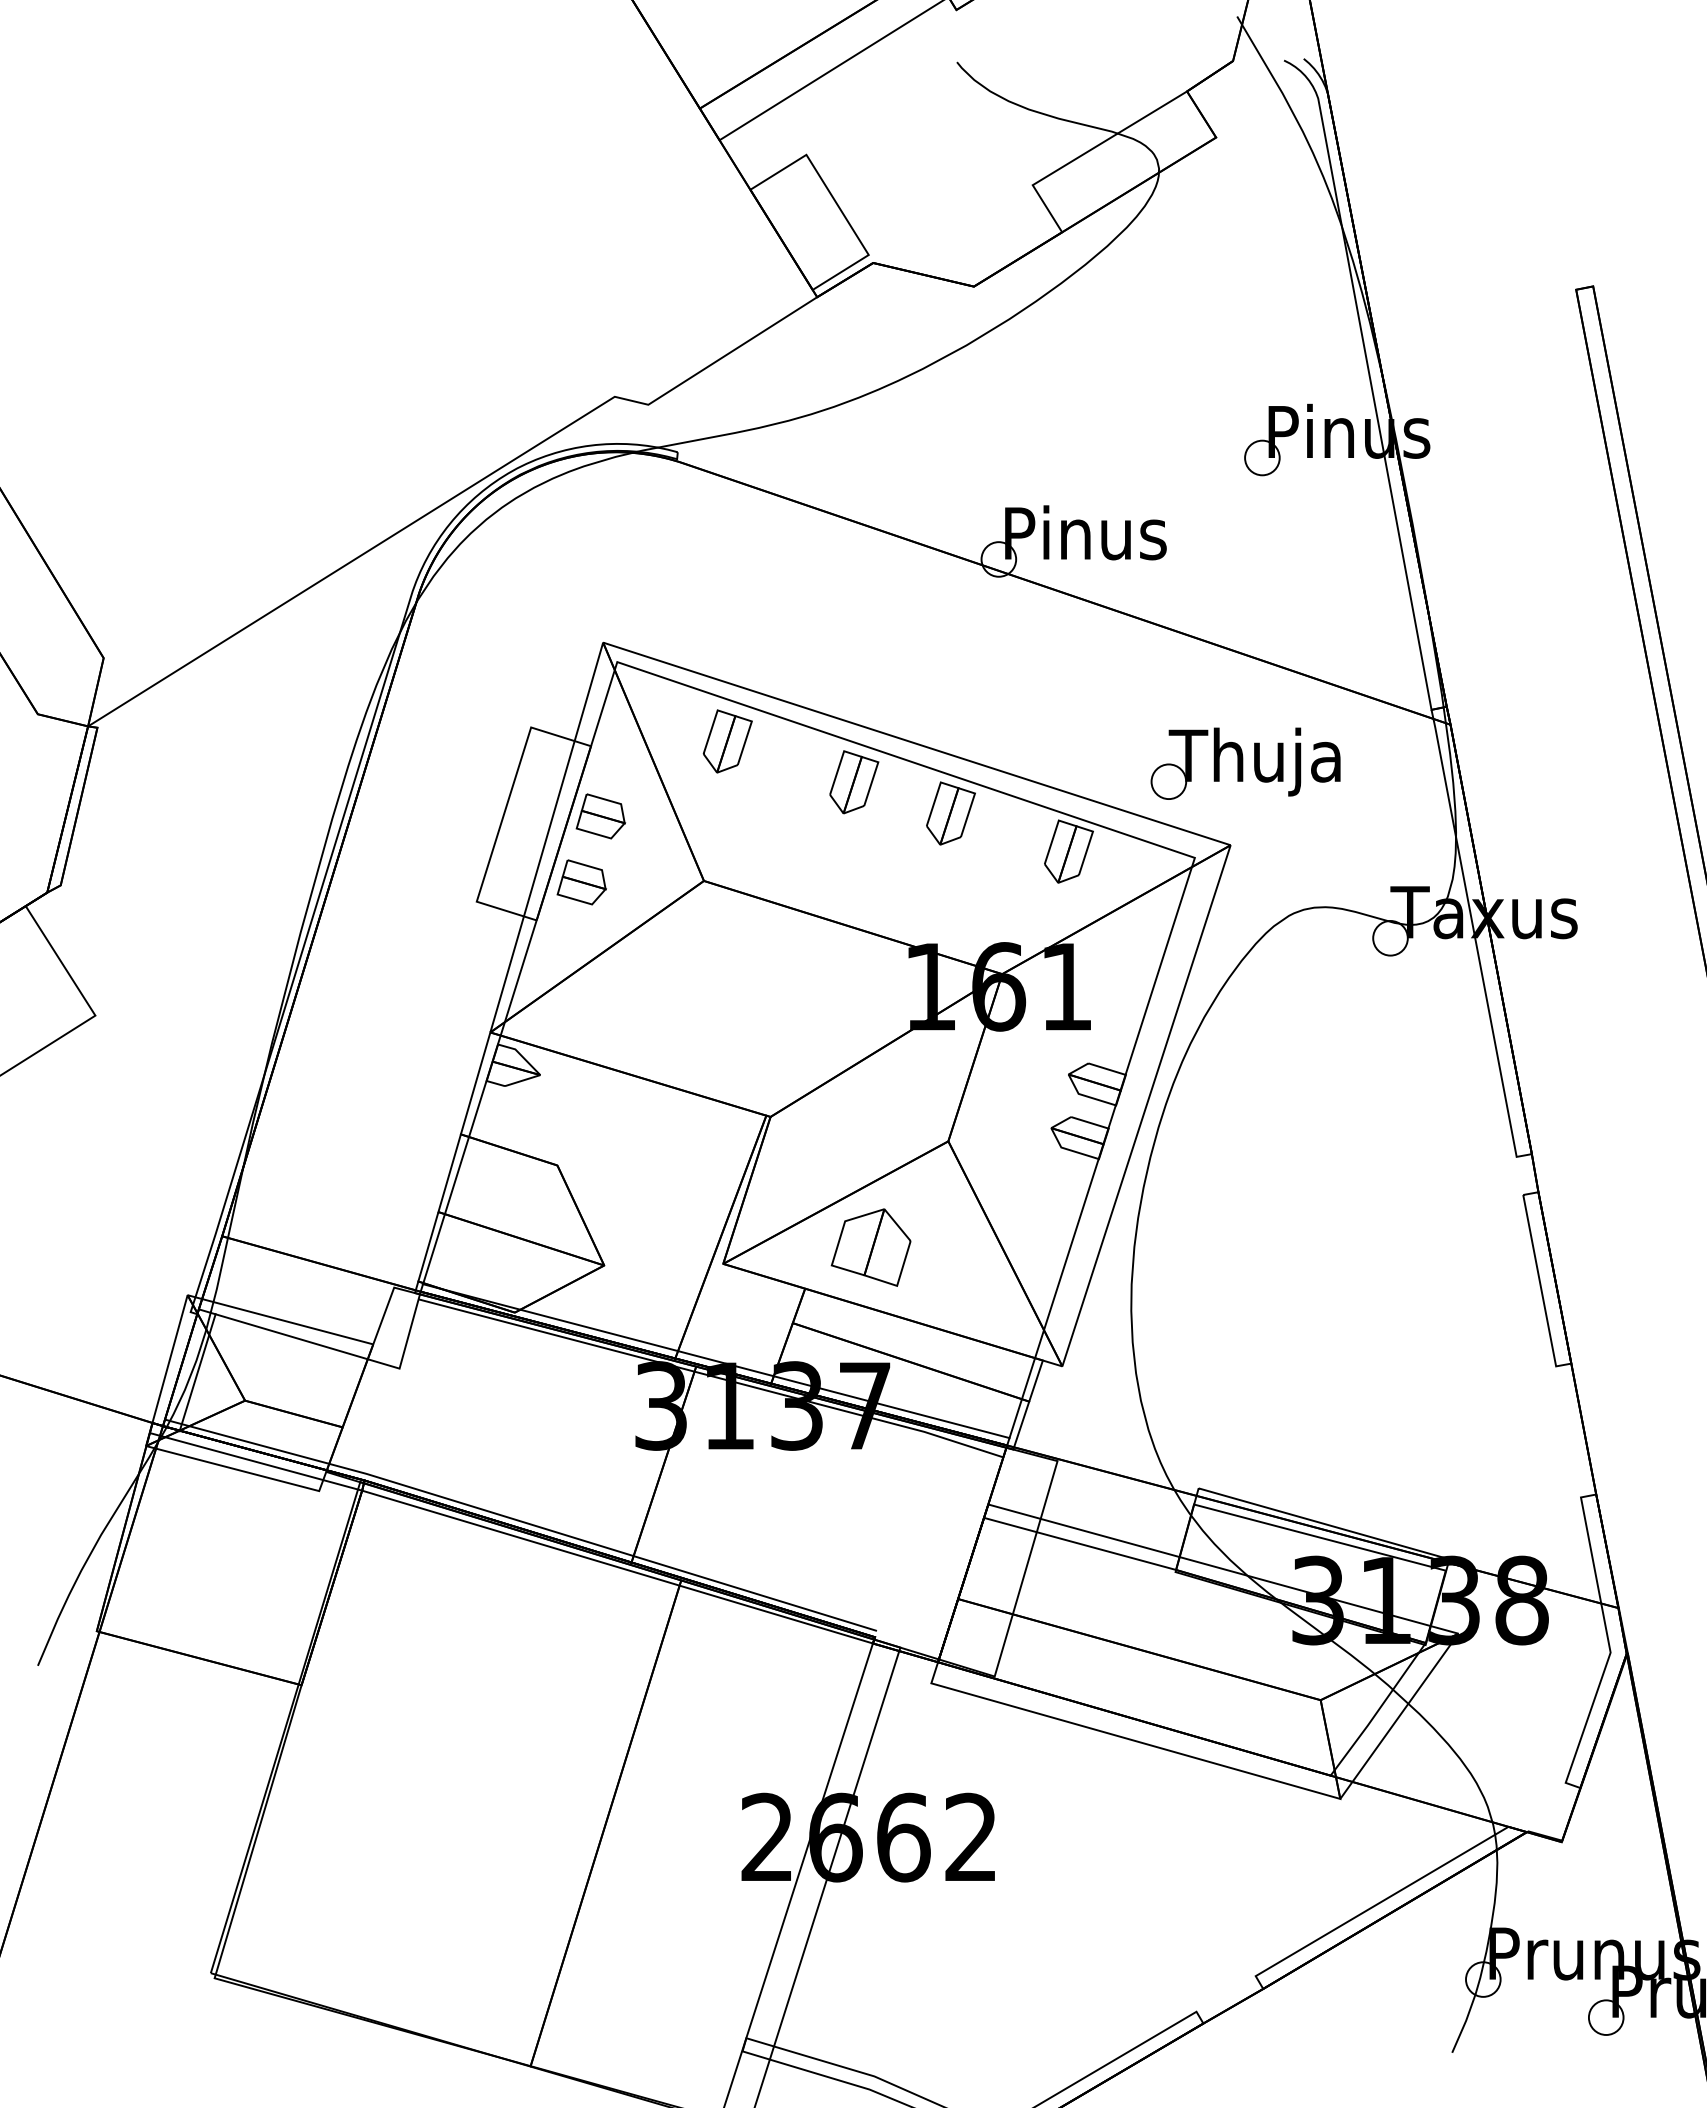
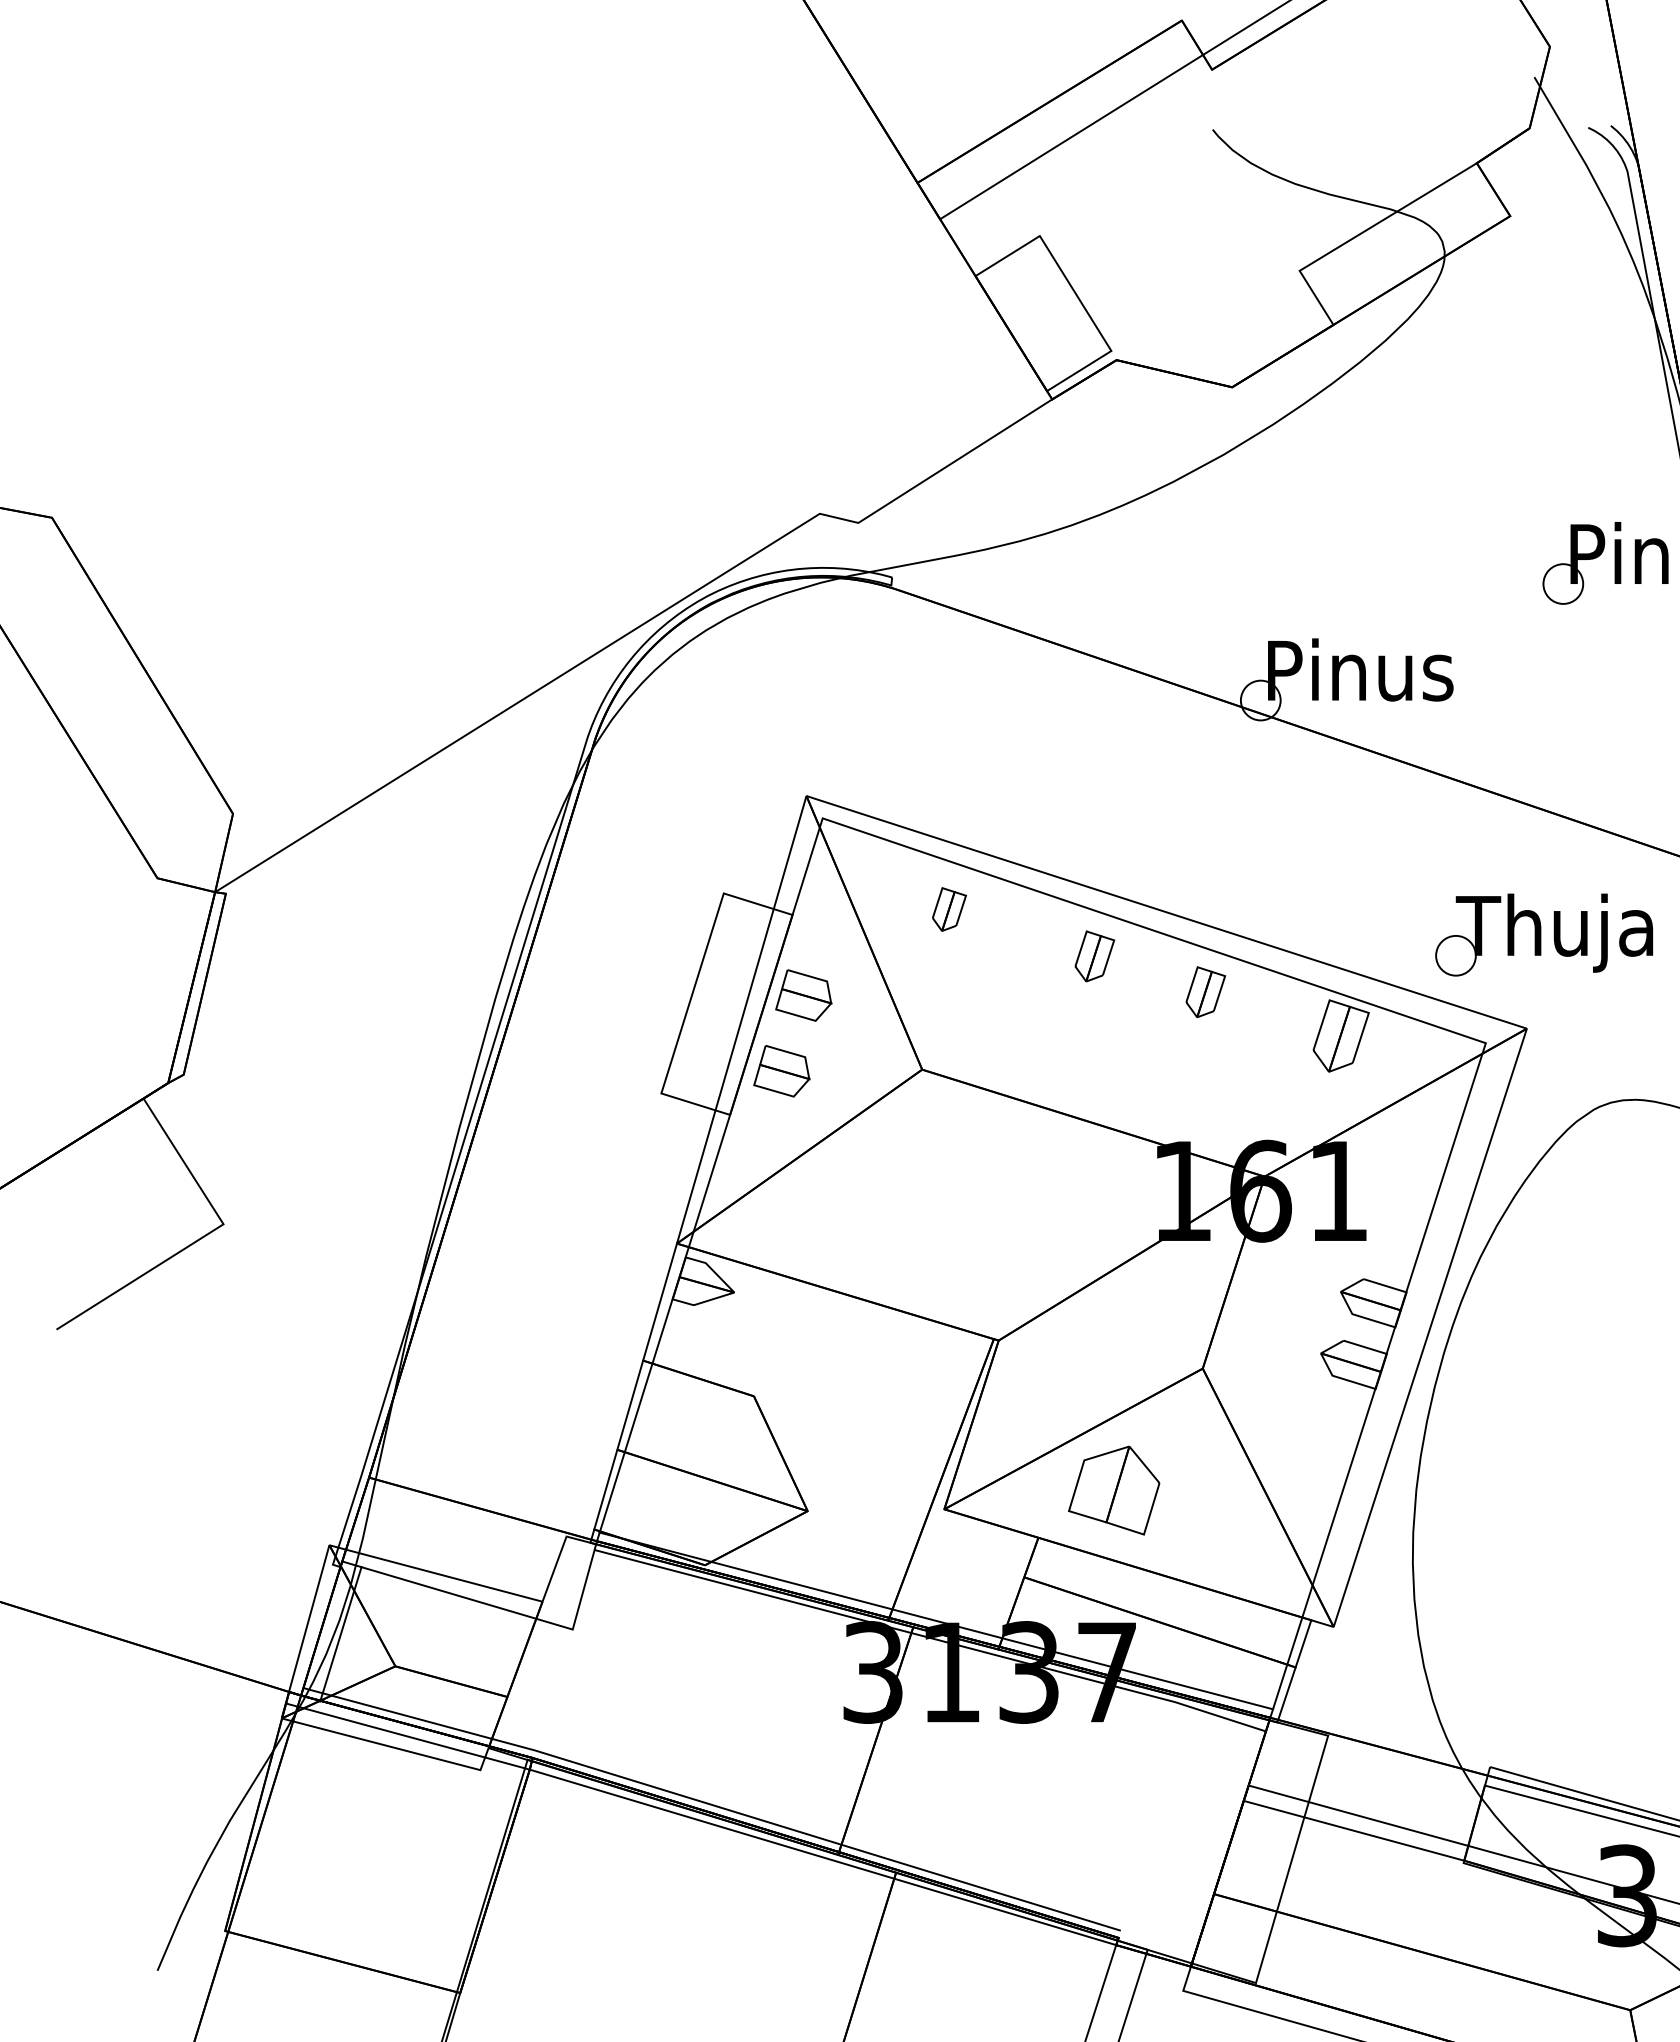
part: (727, 741) -> (949, 909), size x0.6
part: (854, 782) -> (1095, 956), size x0.7
part: (950, 813) -> (1205, 992), size x0.7

